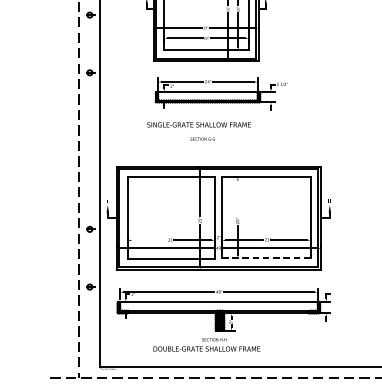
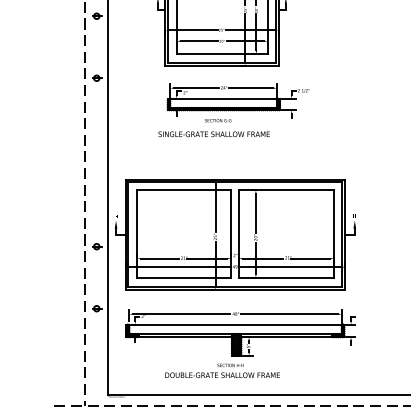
text: (203, 139) -> (218, 120), moved
line: (237, 198) -> (255, 213), added
line: (149, 240) -> (160, 258), added
line: (266, 258) -> (286, 277), dashed -> solid

